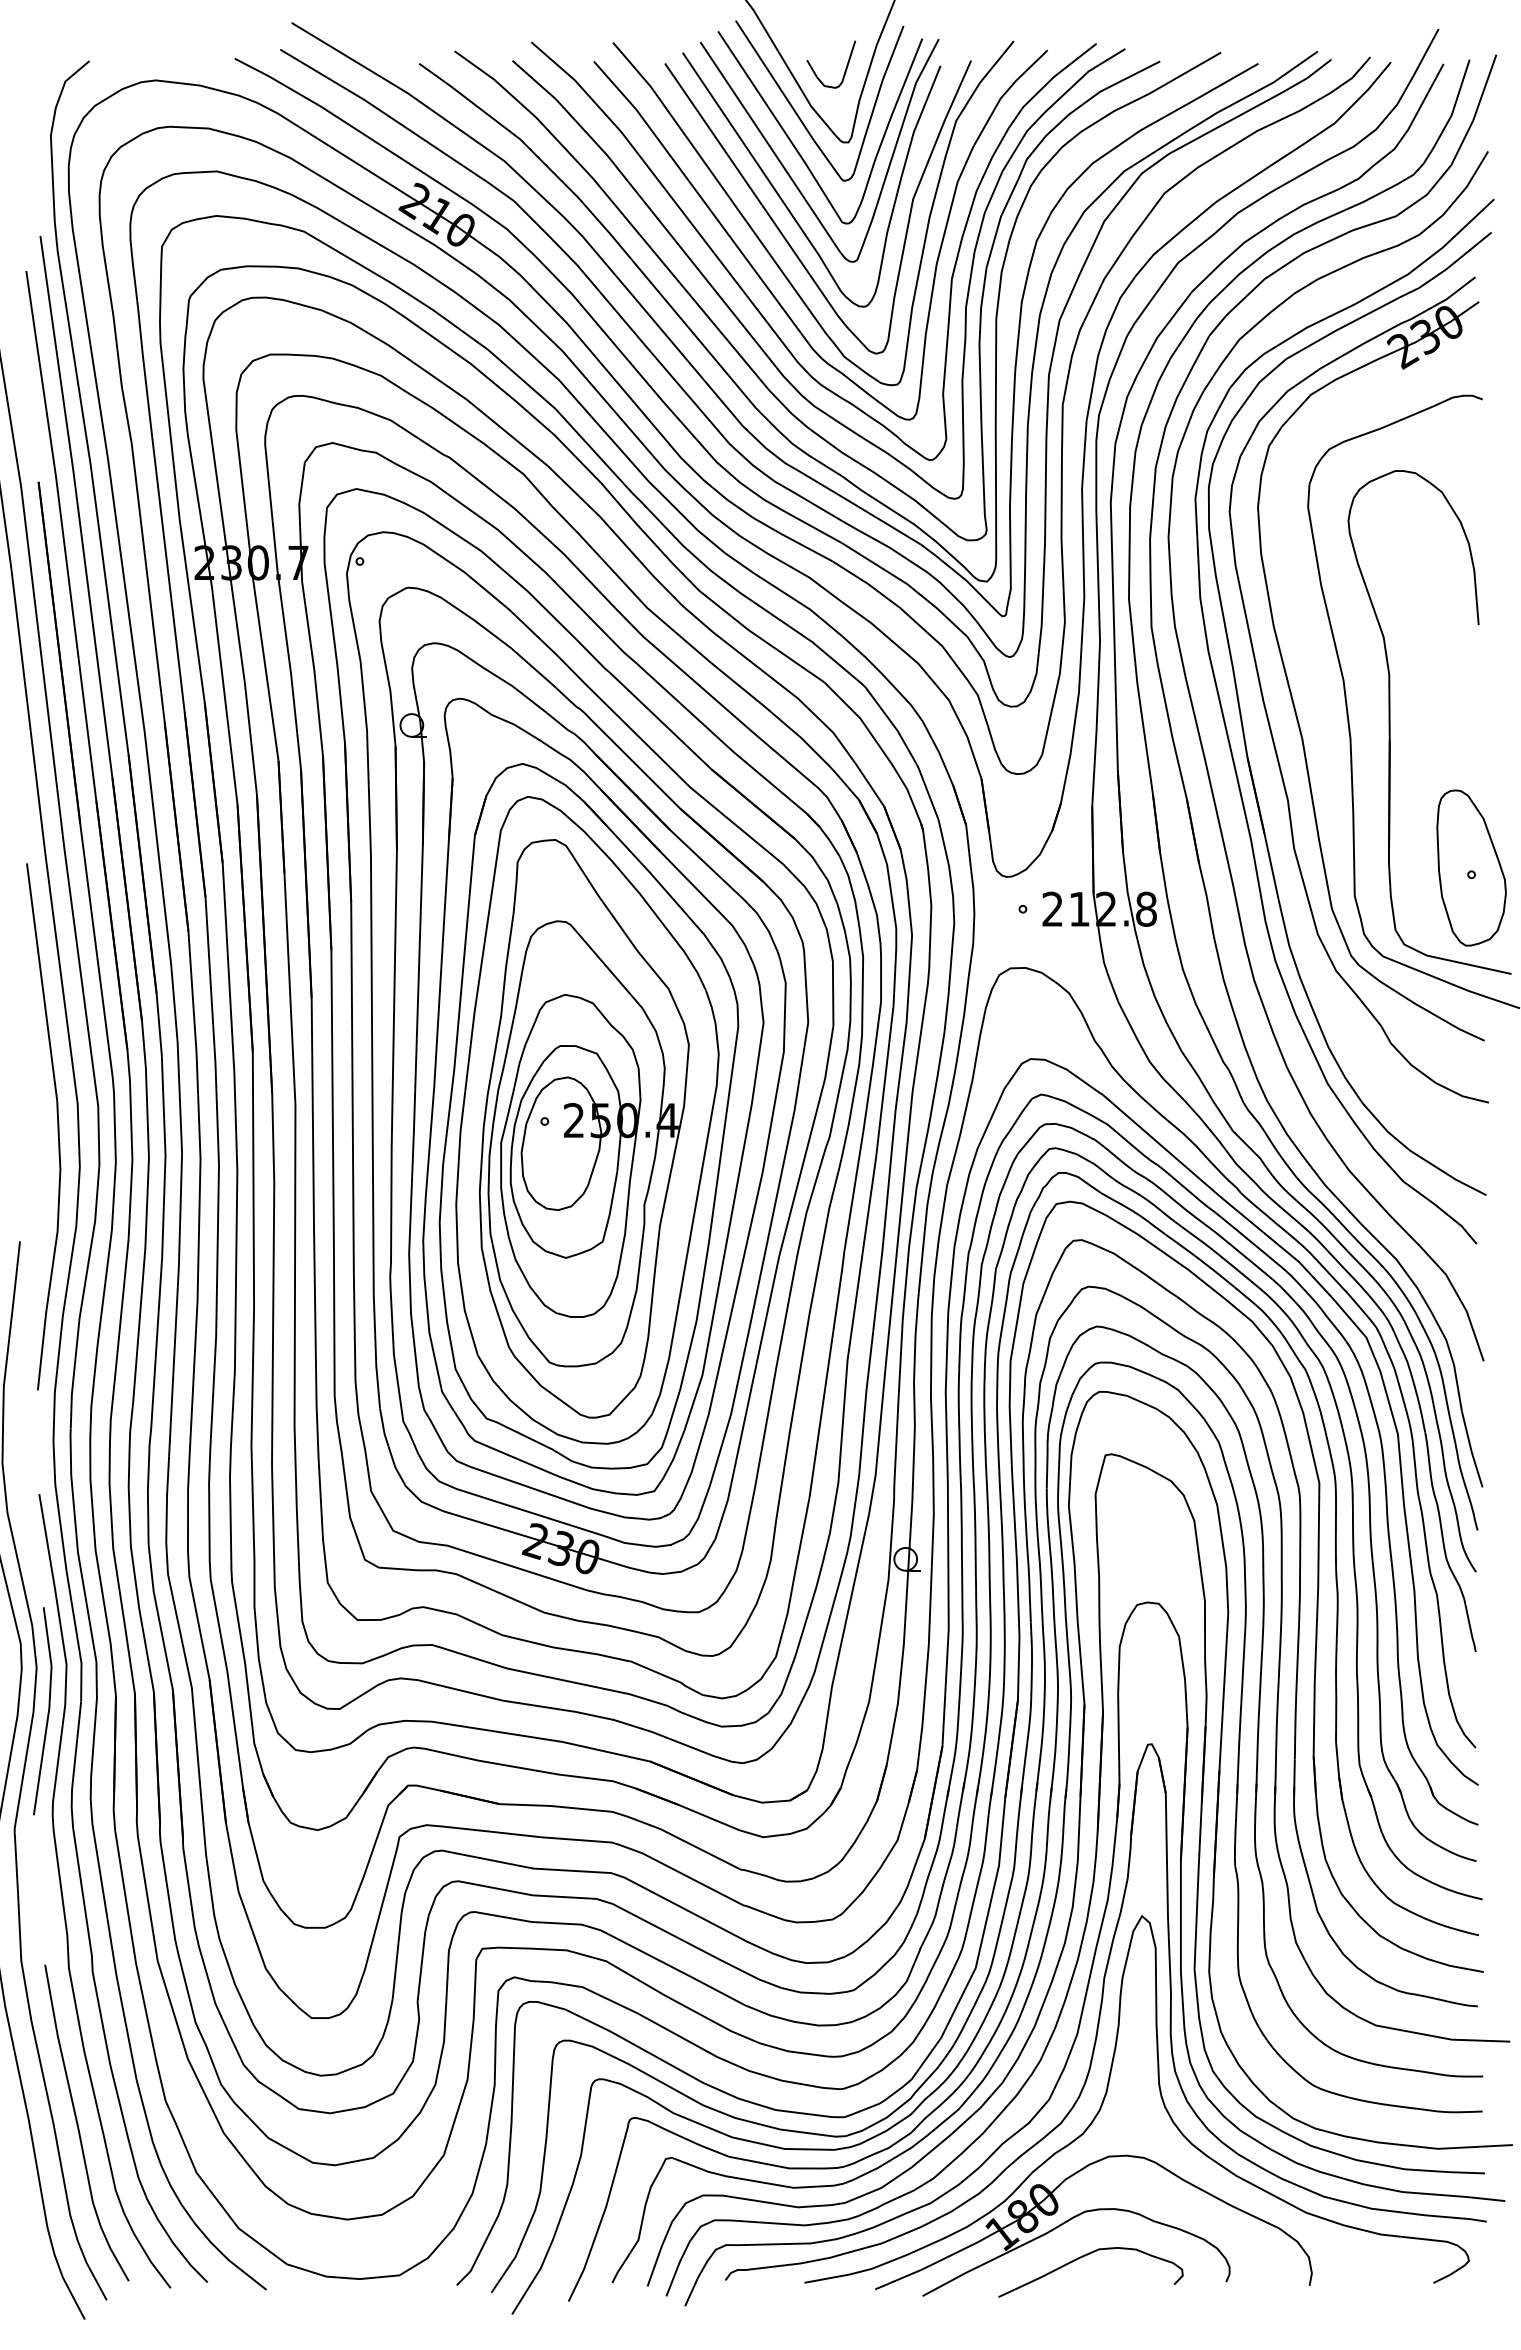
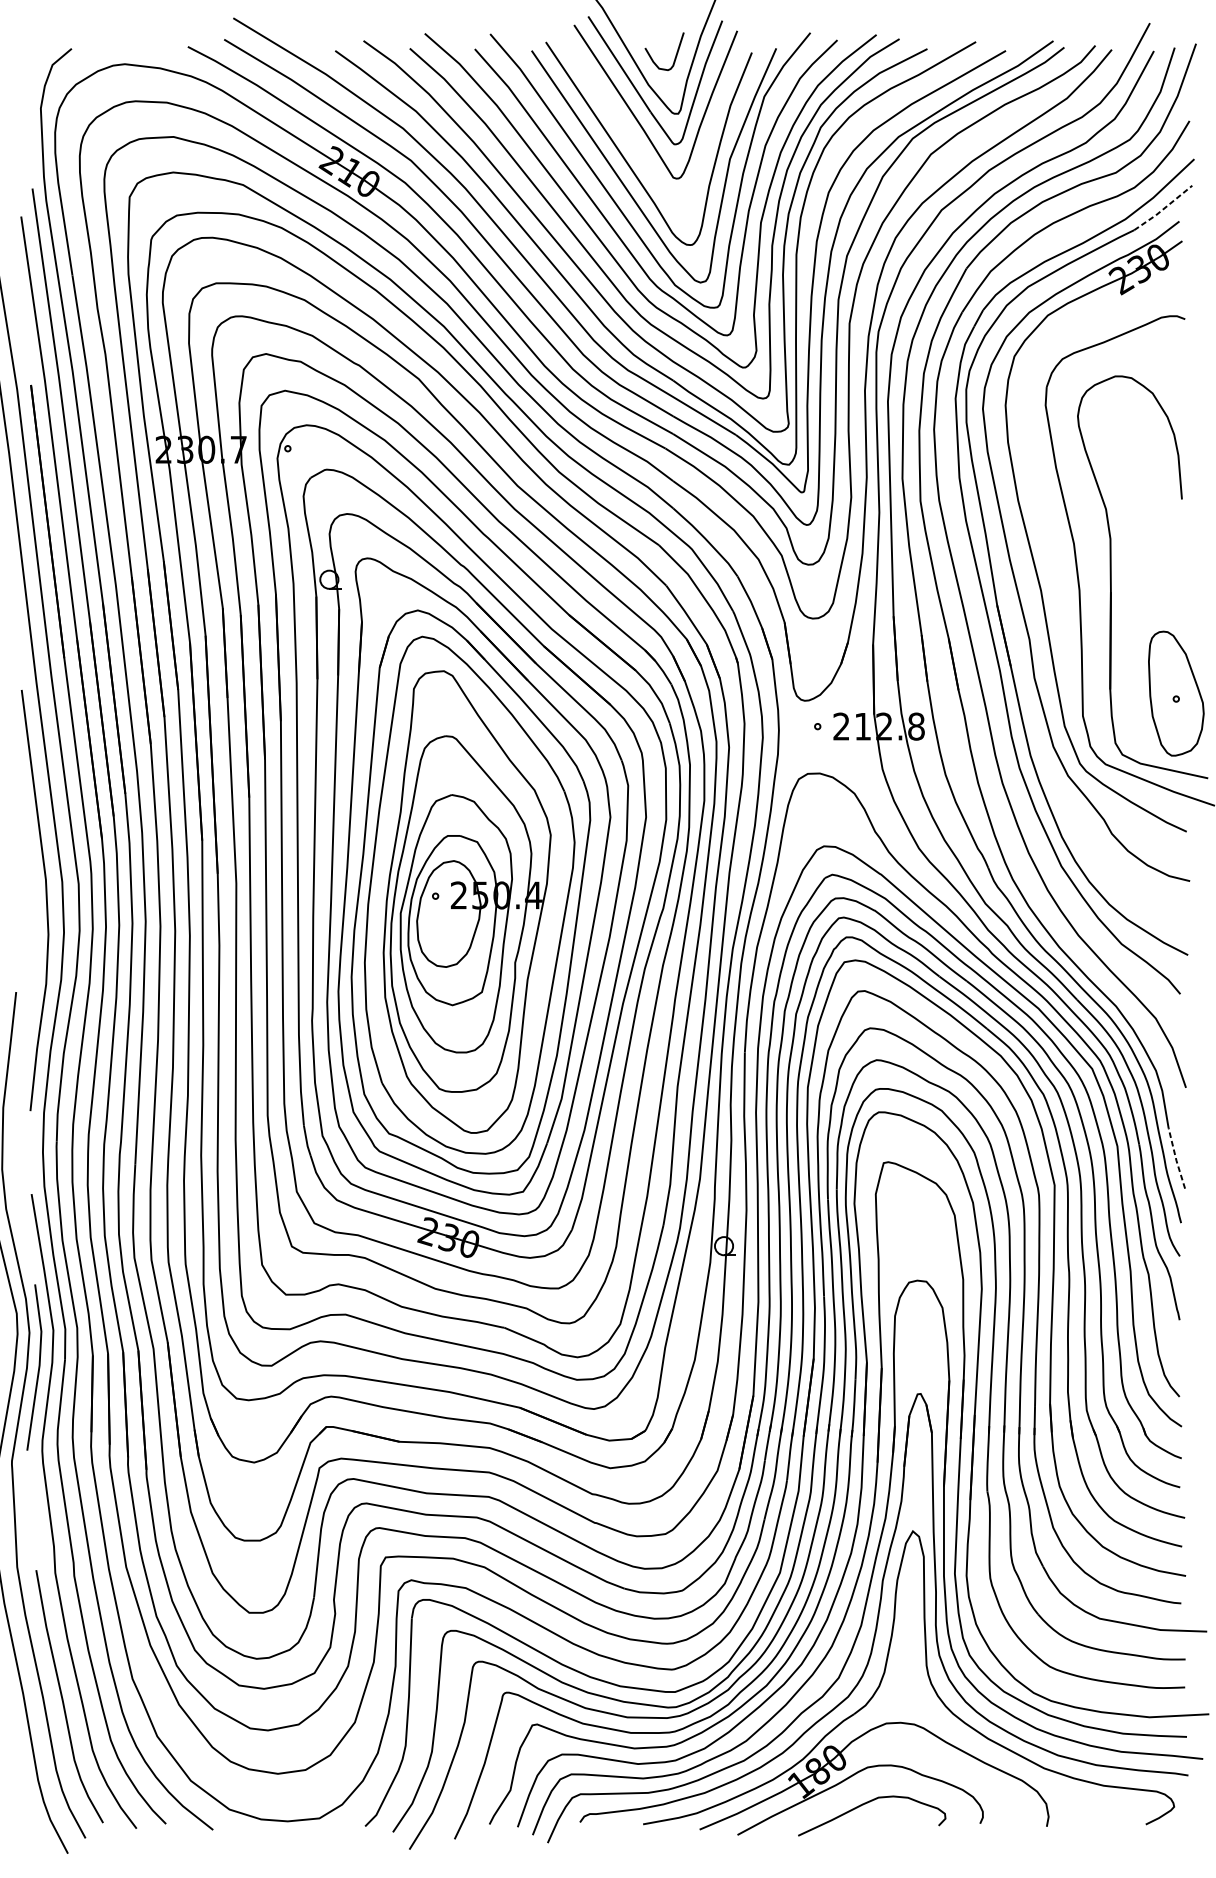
curve: (787, 170) -> (629, 136), removed
line: (1455, 261) -> (1163, 208), solid -> dashed
line: (1471, 1449) -> (1176, 1158), solid -> dashed

